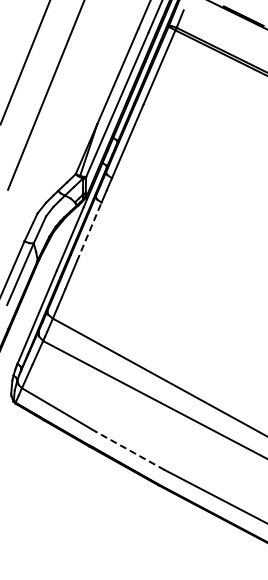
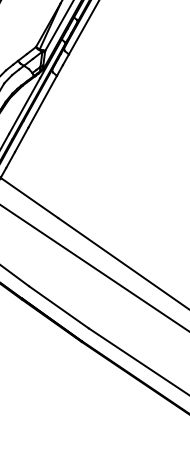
line: (89, 232) -> (42, 102), dashed -> solid
line: (129, 450) -> (58, 306), dashed -> solid

